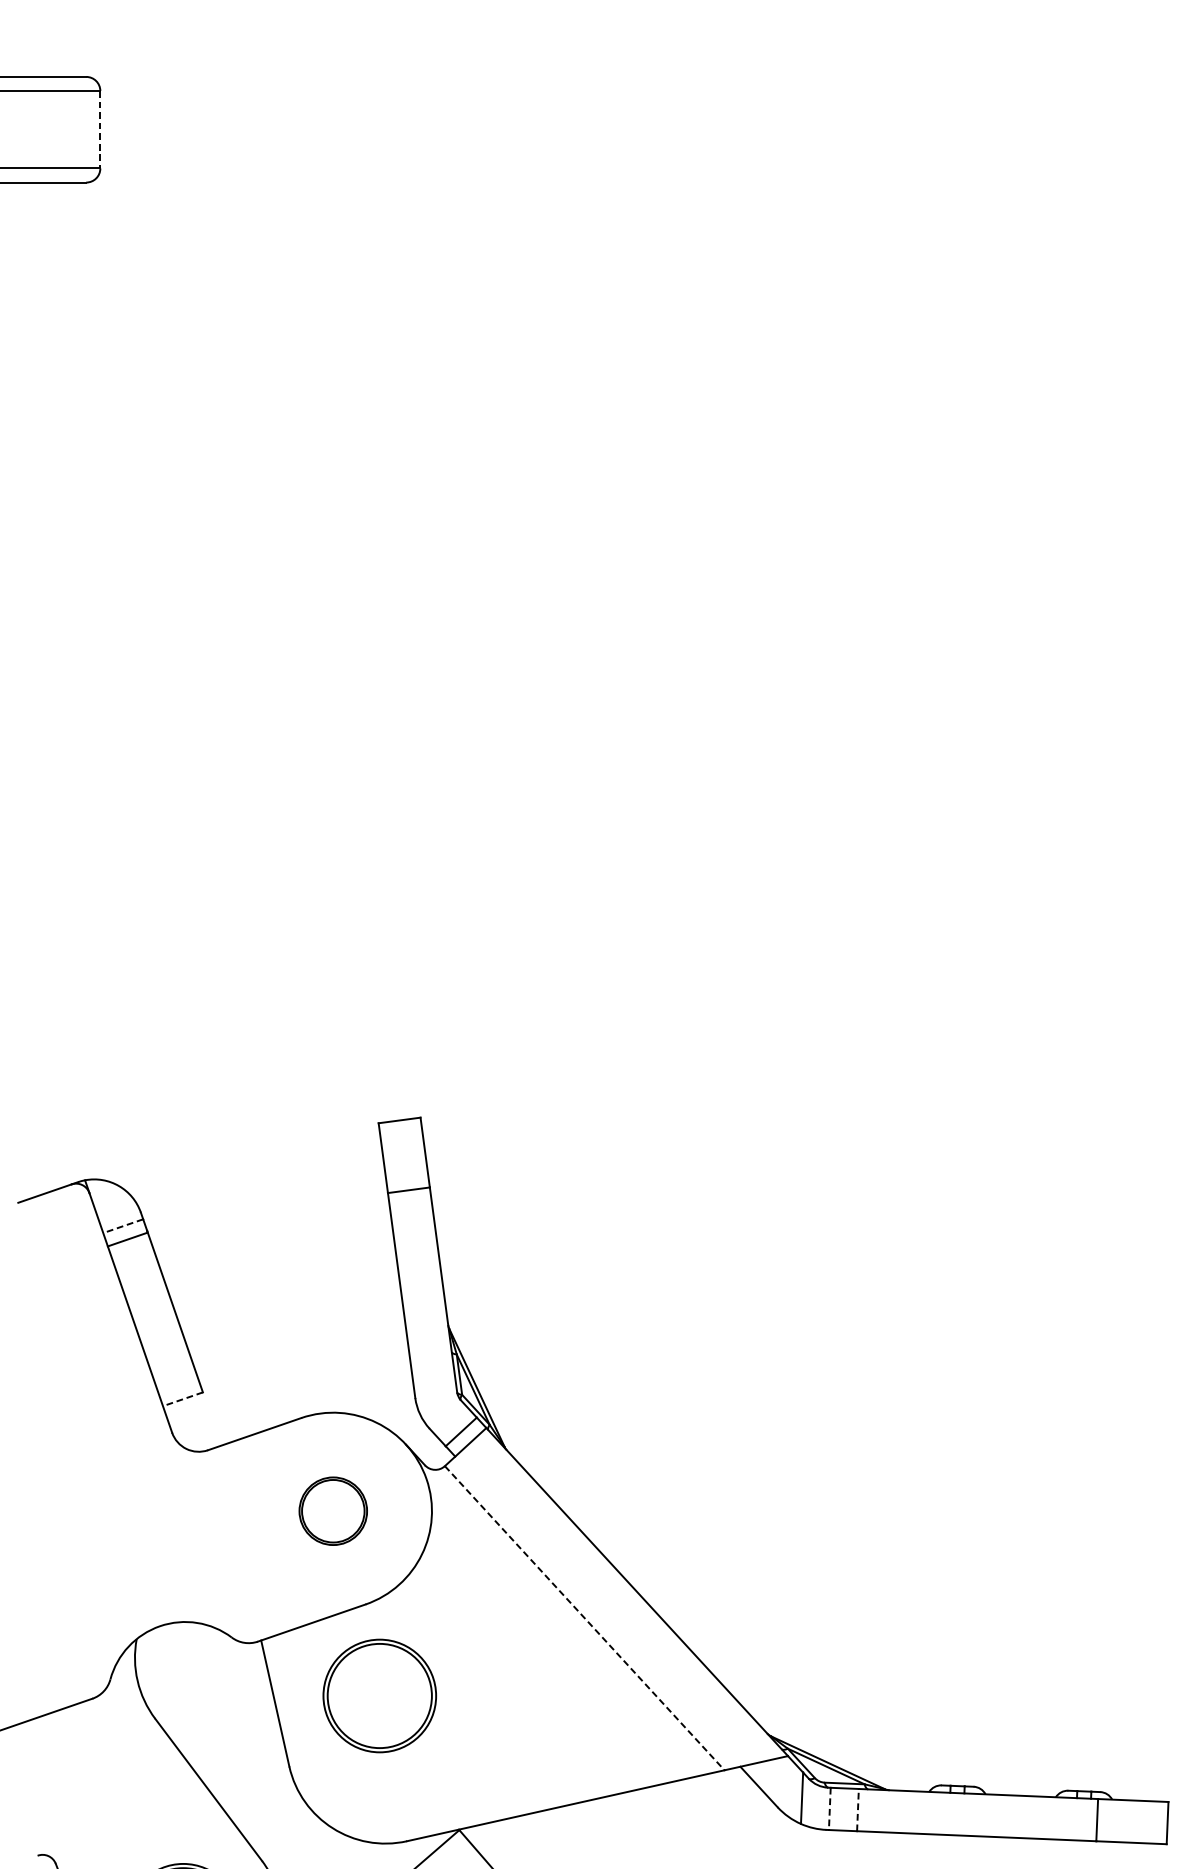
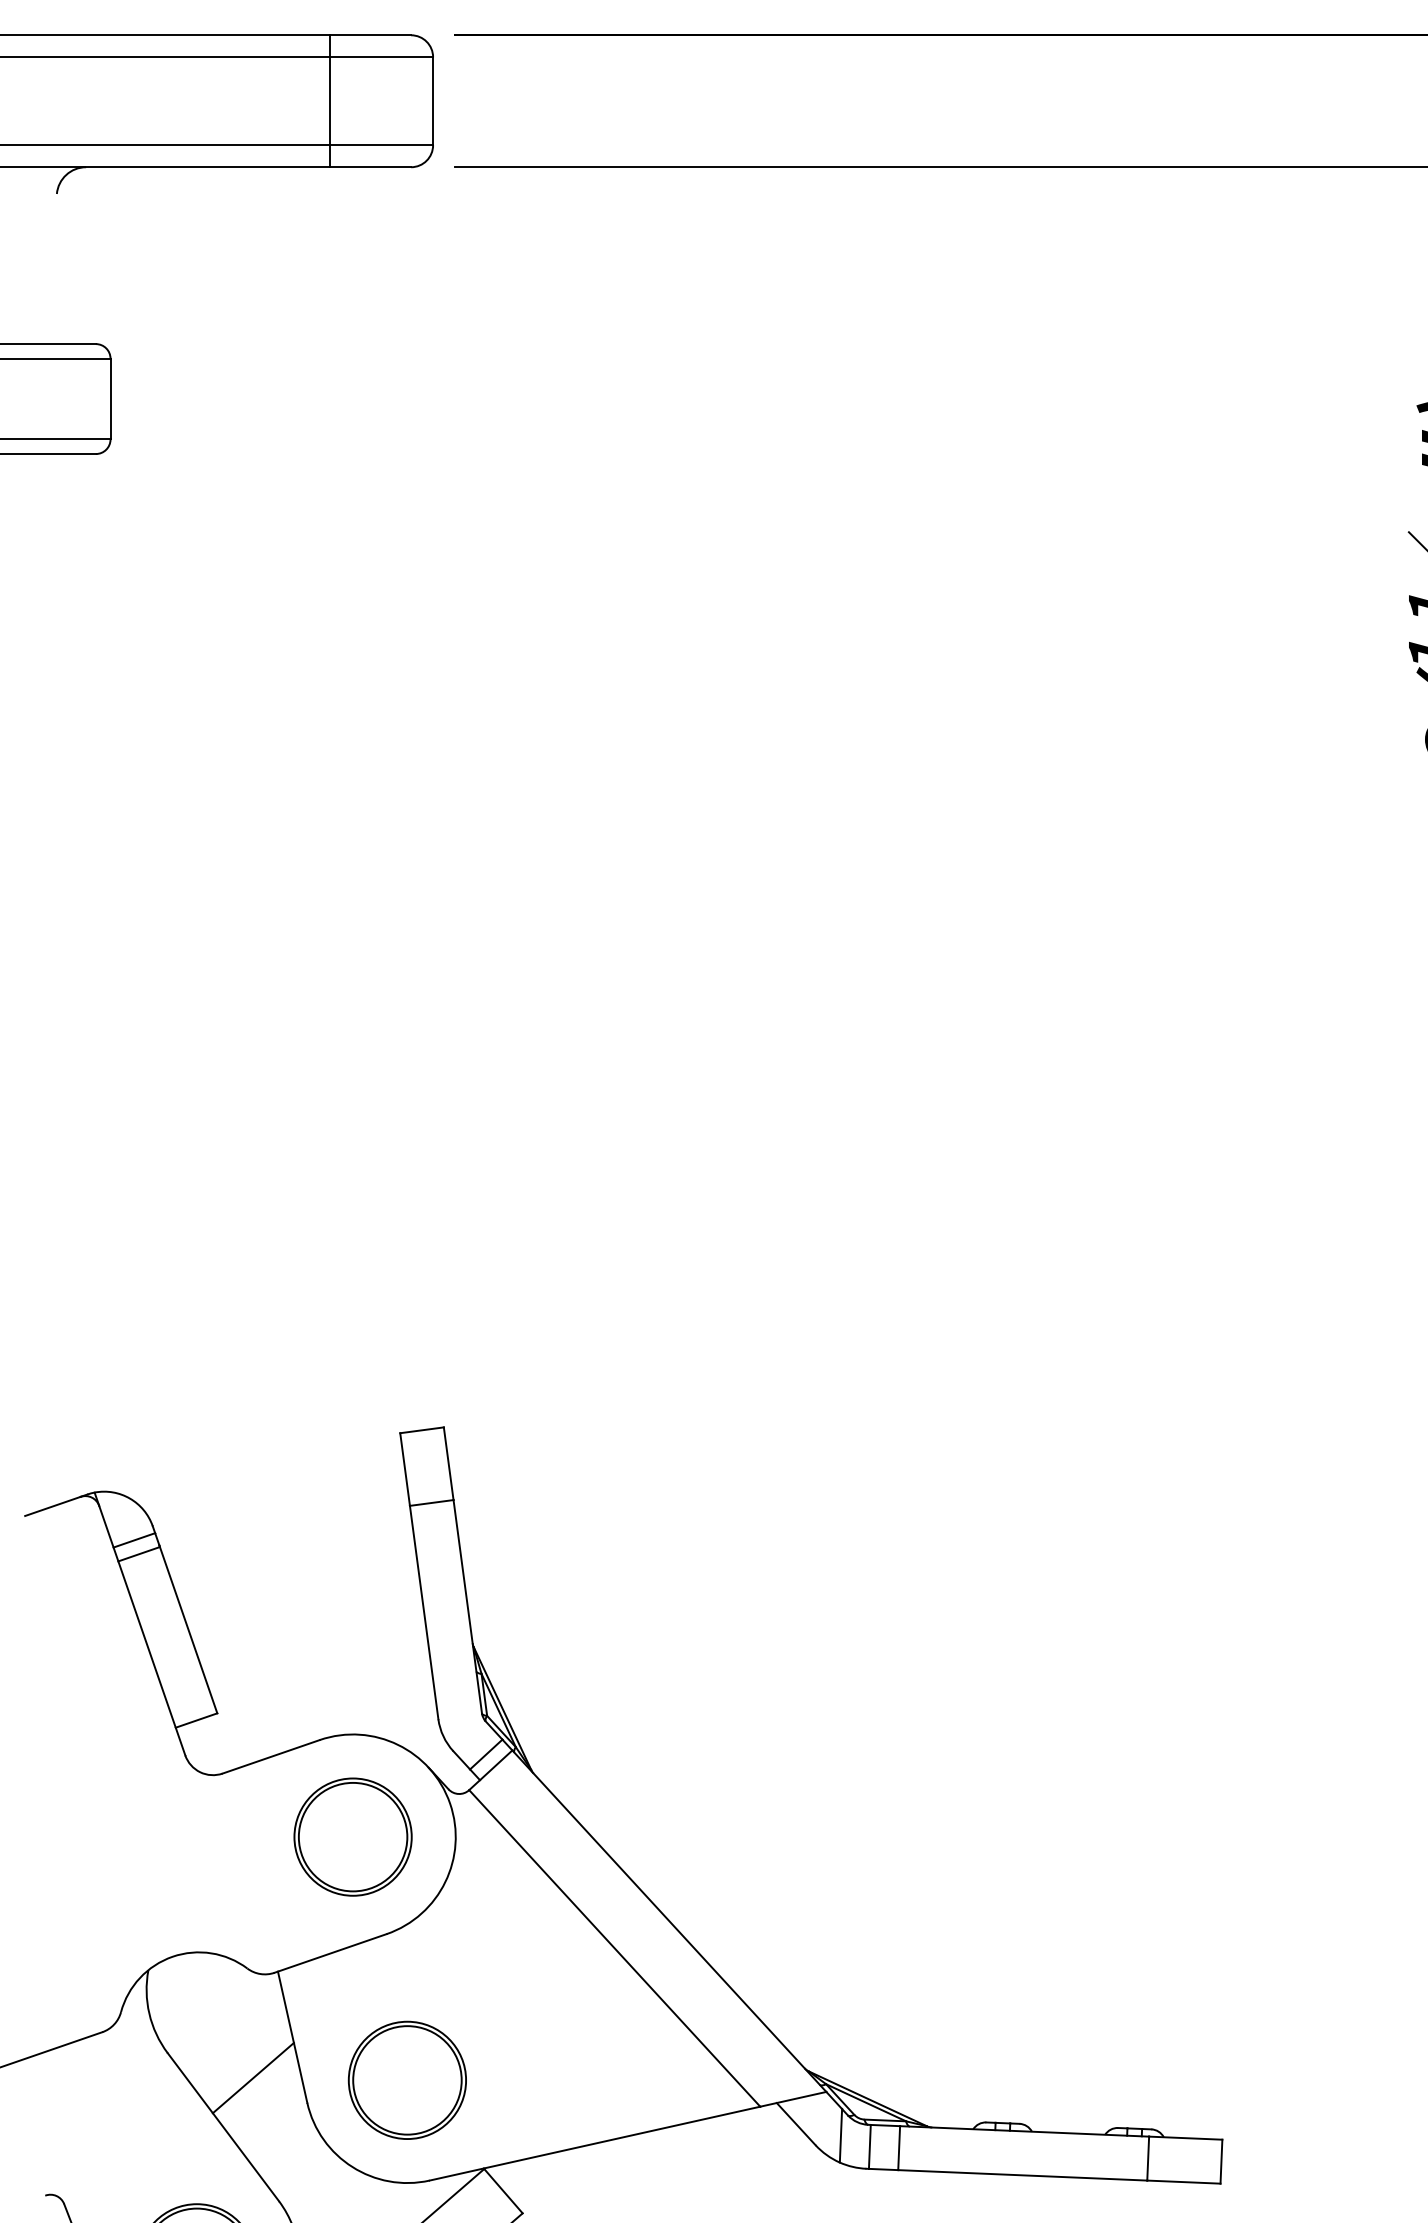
line: (100, 130) -> (110, 399), dashed -> solid
line: (123, 1226) -> (134, 1540), dashed -> solid
line: (182, 1399) -> (196, 1720), dashed -> solid
part: (332, 1510) -> (352, 1836), size x1.67
line: (585, 1618) -> (615, 1948), dashed -> solid
part: (378, 1695) -> (406, 2079), moved
line: (236, 1742) -> (252, 2077), added
line: (829, 1808) -> (869, 2146), dashed -> solid
line: (858, 1810) -> (899, 2148), dashed -> solid

